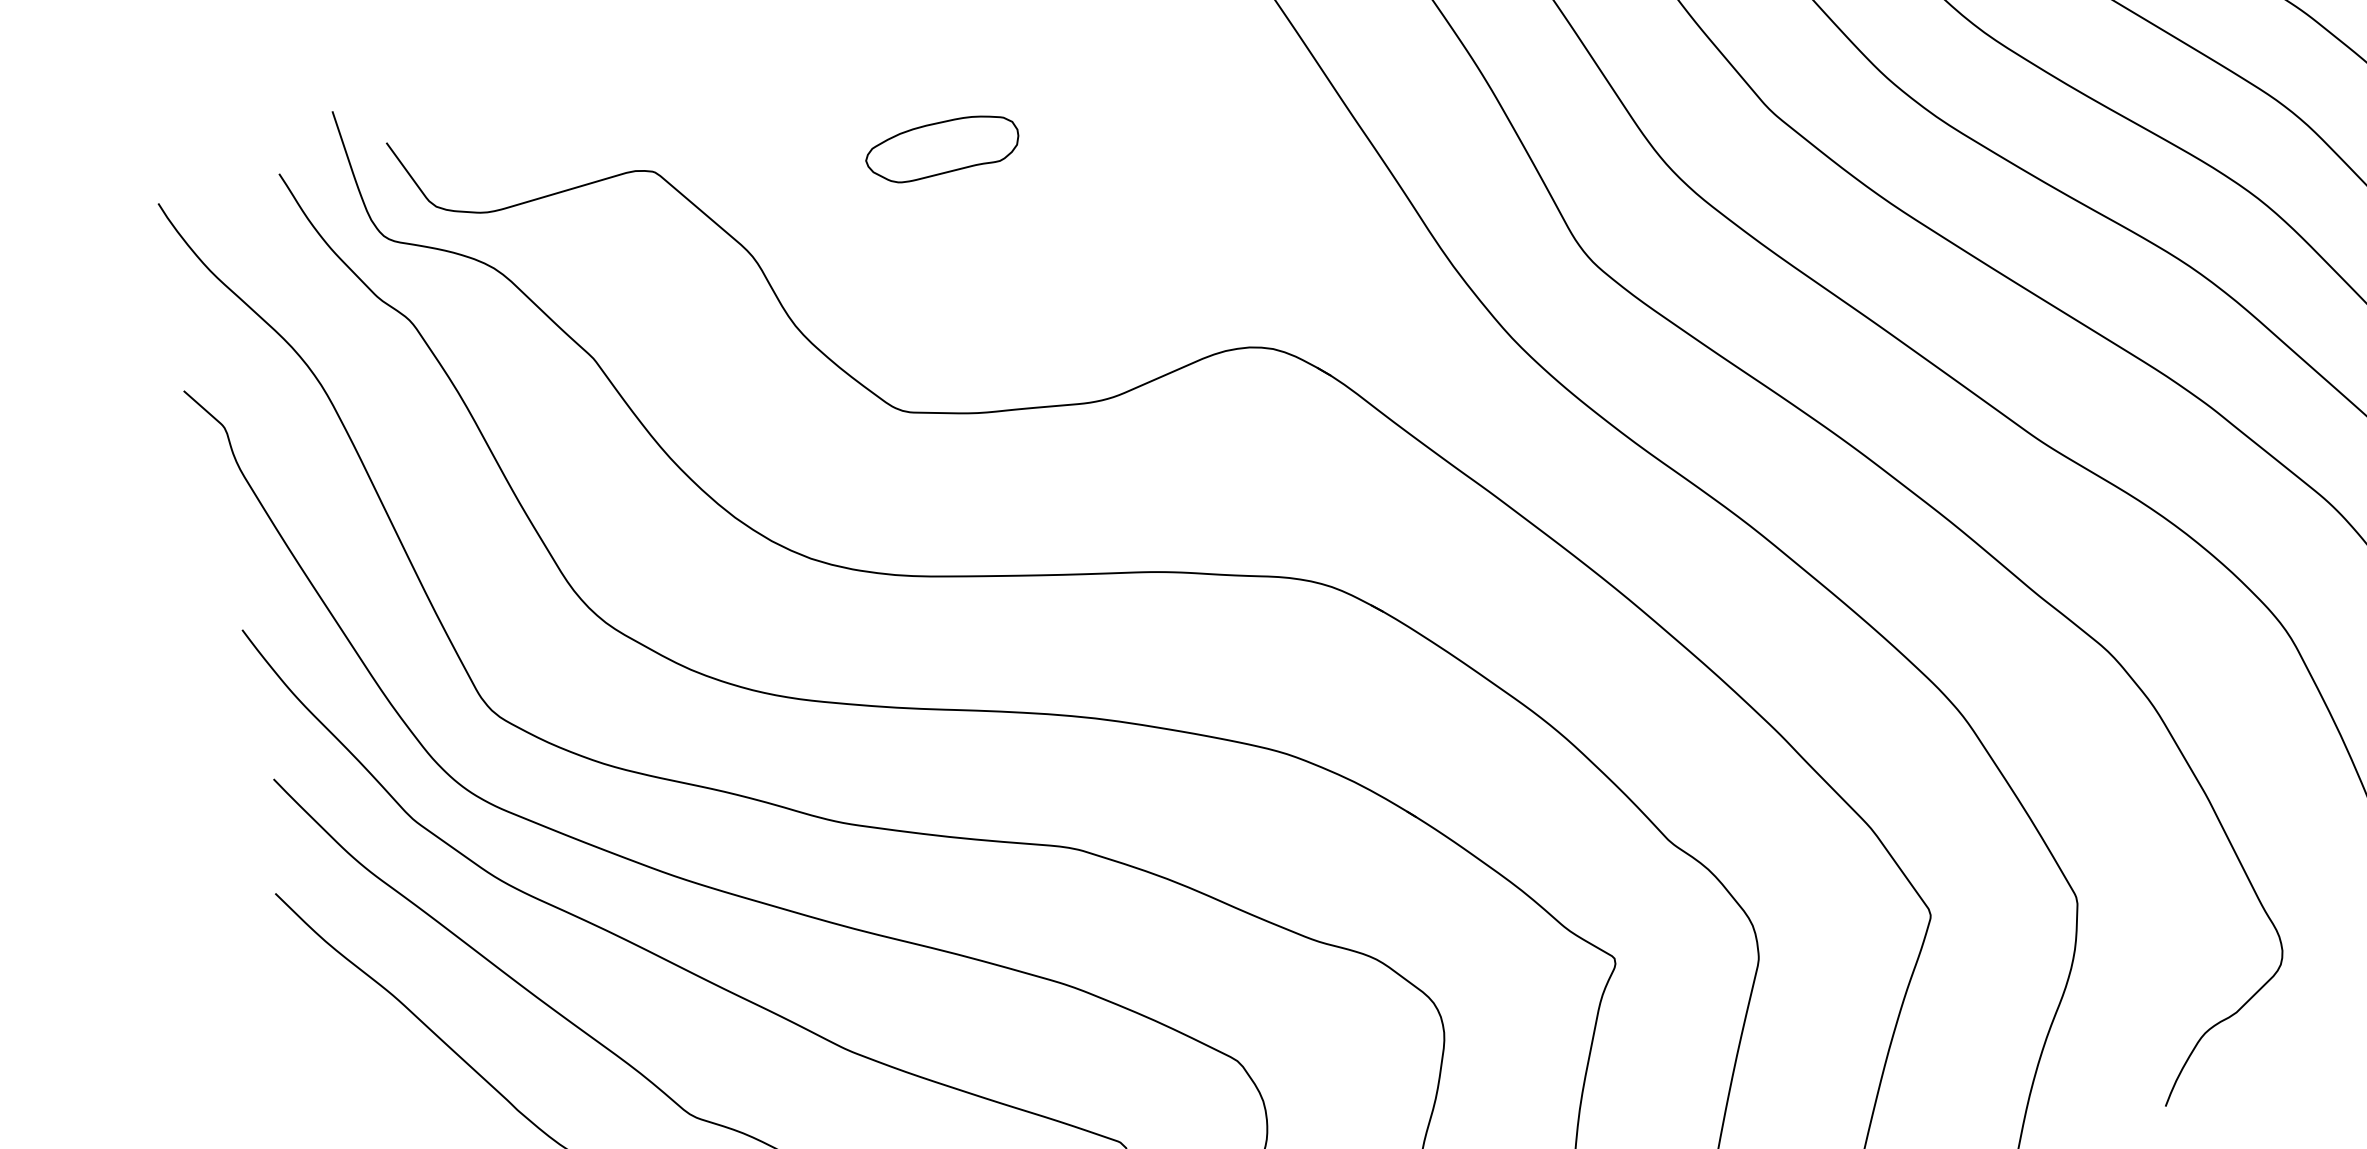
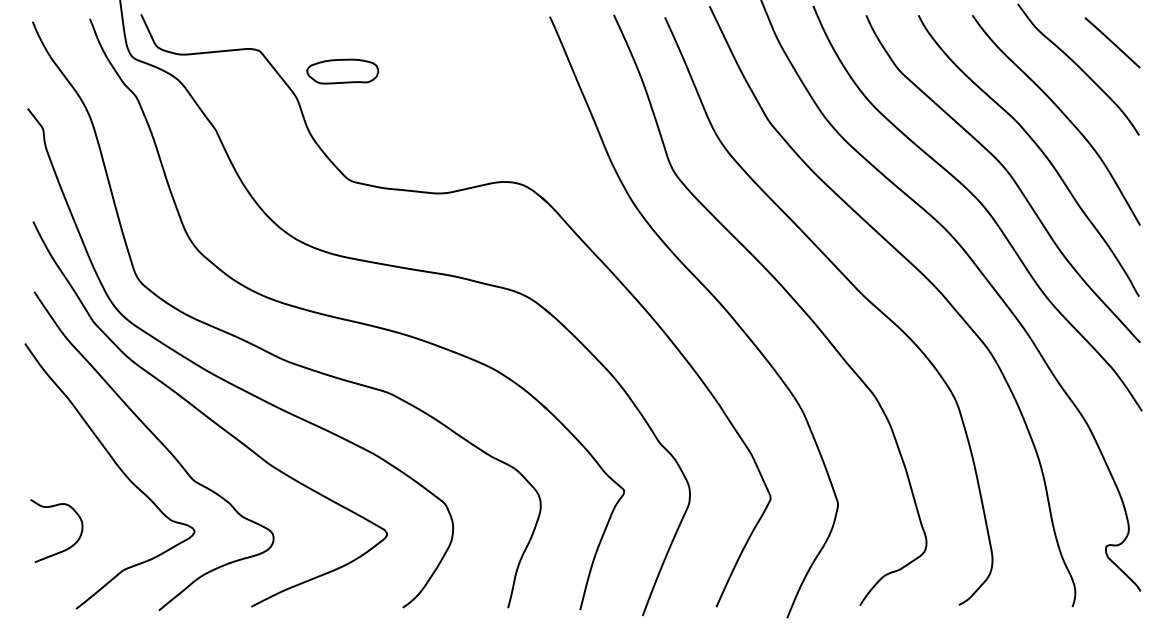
part: (941, 148) -> (342, 71), moved

